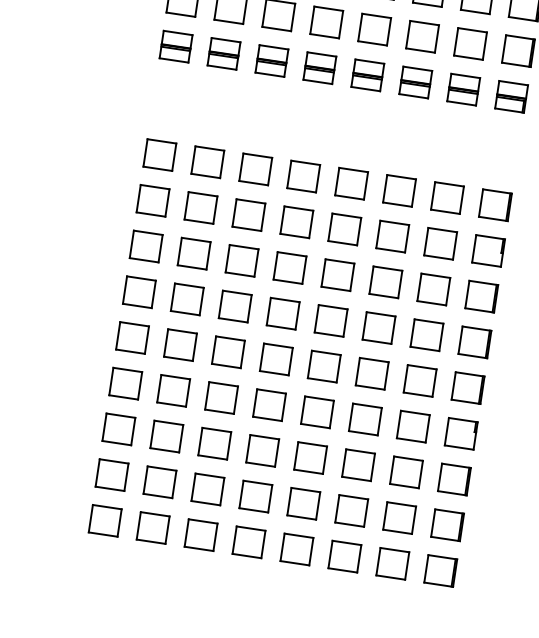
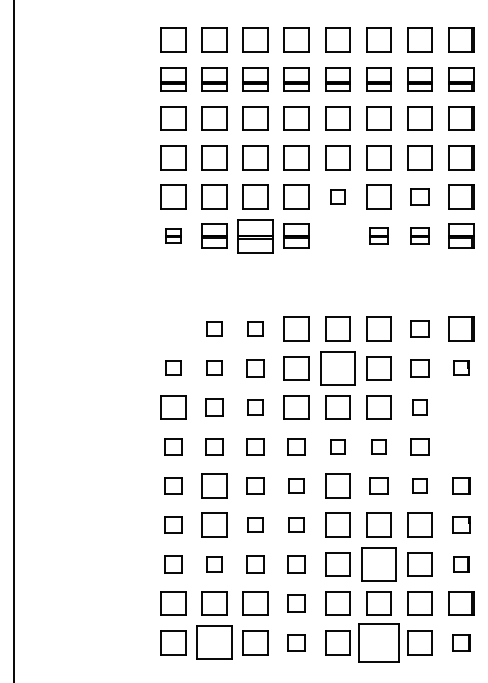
part: (374, 29) -> (337, 196), size x0.6
part: (469, 43) -> (419, 196), size x0.7
part: (176, 45) -> (173, 235), size x0.6
part: (271, 60) -> (255, 235), size x1.4
part: (367, 74) -> (337, 235), removed
part: (415, 81) -> (378, 235), size x0.7
part: (463, 88) -> (419, 235), size x0.7
part: (160, 154) -> (173, 328), removed
part: (207, 161) -> (214, 328), size x0.6
part: (255, 168) -> (255, 328), size x0.6
part: (446, 197) -> (419, 328), size x0.7
part: (153, 200) -> (173, 368), size x0.6
part: (200, 208) -> (214, 368), size x0.6
part: (248, 215) -> (255, 368), size x0.7
part: (344, 229) -> (337, 368), size x1.4
part: (439, 243) -> (419, 368), size x0.7
part: (488, 251) -> (461, 368), size x0.6
part: (194, 253) -> (214, 407), size x0.7
part: (241, 260) -> (255, 407), size x0.6
part: (433, 289) -> (419, 407), size x0.6
part: (139, 291) -> (173, 446), size x0.7
part: (482, 296) -> (461, 407), removed
part: (187, 299) -> (214, 446), size x0.7
part: (235, 306) -> (255, 446), size x0.7
part: (282, 313) -> (296, 446), size x0.7
part: (330, 320) -> (337, 446), size x0.6
part: (378, 327) -> (378, 446), size x0.6
part: (426, 334) -> (419, 446), size x0.7
part: (132, 337) -> (173, 485), size x0.7
part: (475, 342) -> (461, 446), removed
part: (228, 351) -> (255, 485), size x0.7
part: (276, 358) -> (296, 485), size x0.6
part: (371, 373) -> (378, 485), size x0.7
part: (419, 380) -> (419, 485), size x0.6
part: (125, 382) -> (173, 524), size x0.7
part: (468, 387) -> (461, 485), size x0.7
part: (221, 397) -> (255, 524), size x0.6
part: (269, 404) -> (296, 524), size x0.6
part: (119, 429) -> (173, 564), size x0.7
part: (461, 433) -> (461, 524), size x0.7
part: (166, 436) -> (214, 564), size x0.6
part: (214, 443) -> (255, 564), size x0.7
part: (262, 450) -> (296, 564), size x0.7
part: (357, 465) -> (378, 564), size x1.4
part: (454, 479) -> (461, 564), size x0.6
part: (255, 496) -> (296, 603), size x0.7
part: (153, 527) -> (214, 642), size x1.4
part: (248, 541) -> (296, 642), size x0.7
part: (344, 556) -> (378, 642), size x1.6
part: (441, 570) -> (461, 642), size x0.7

